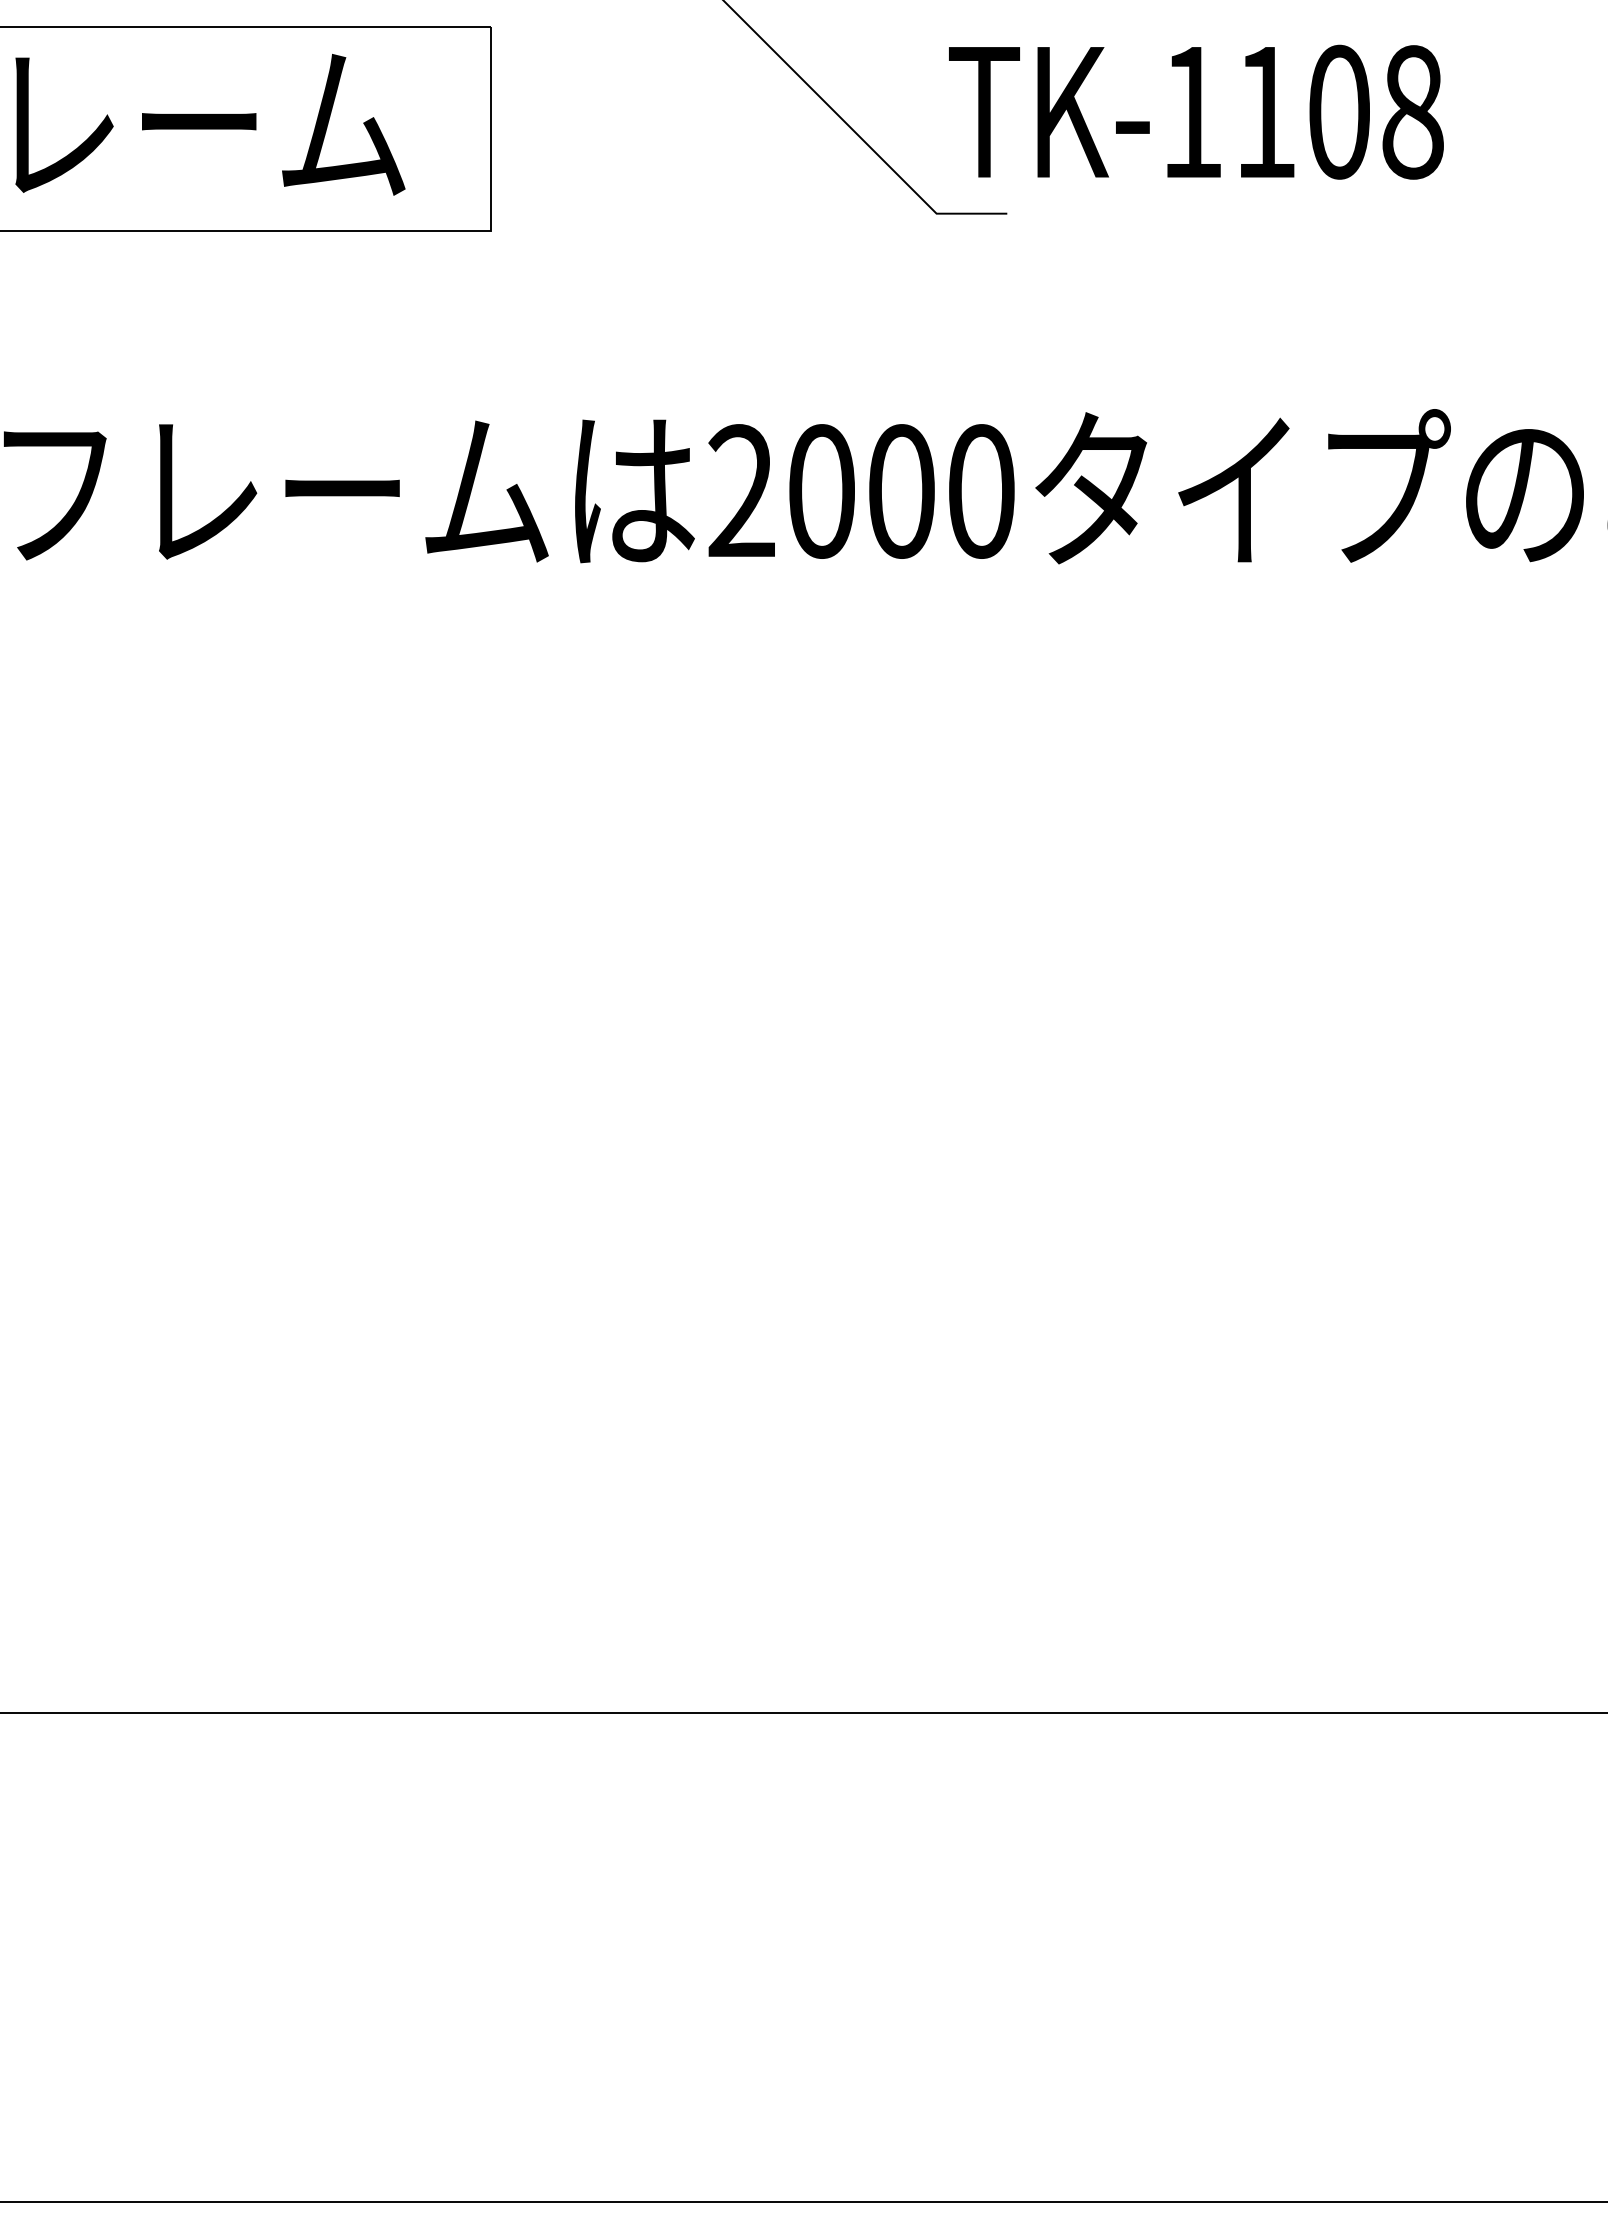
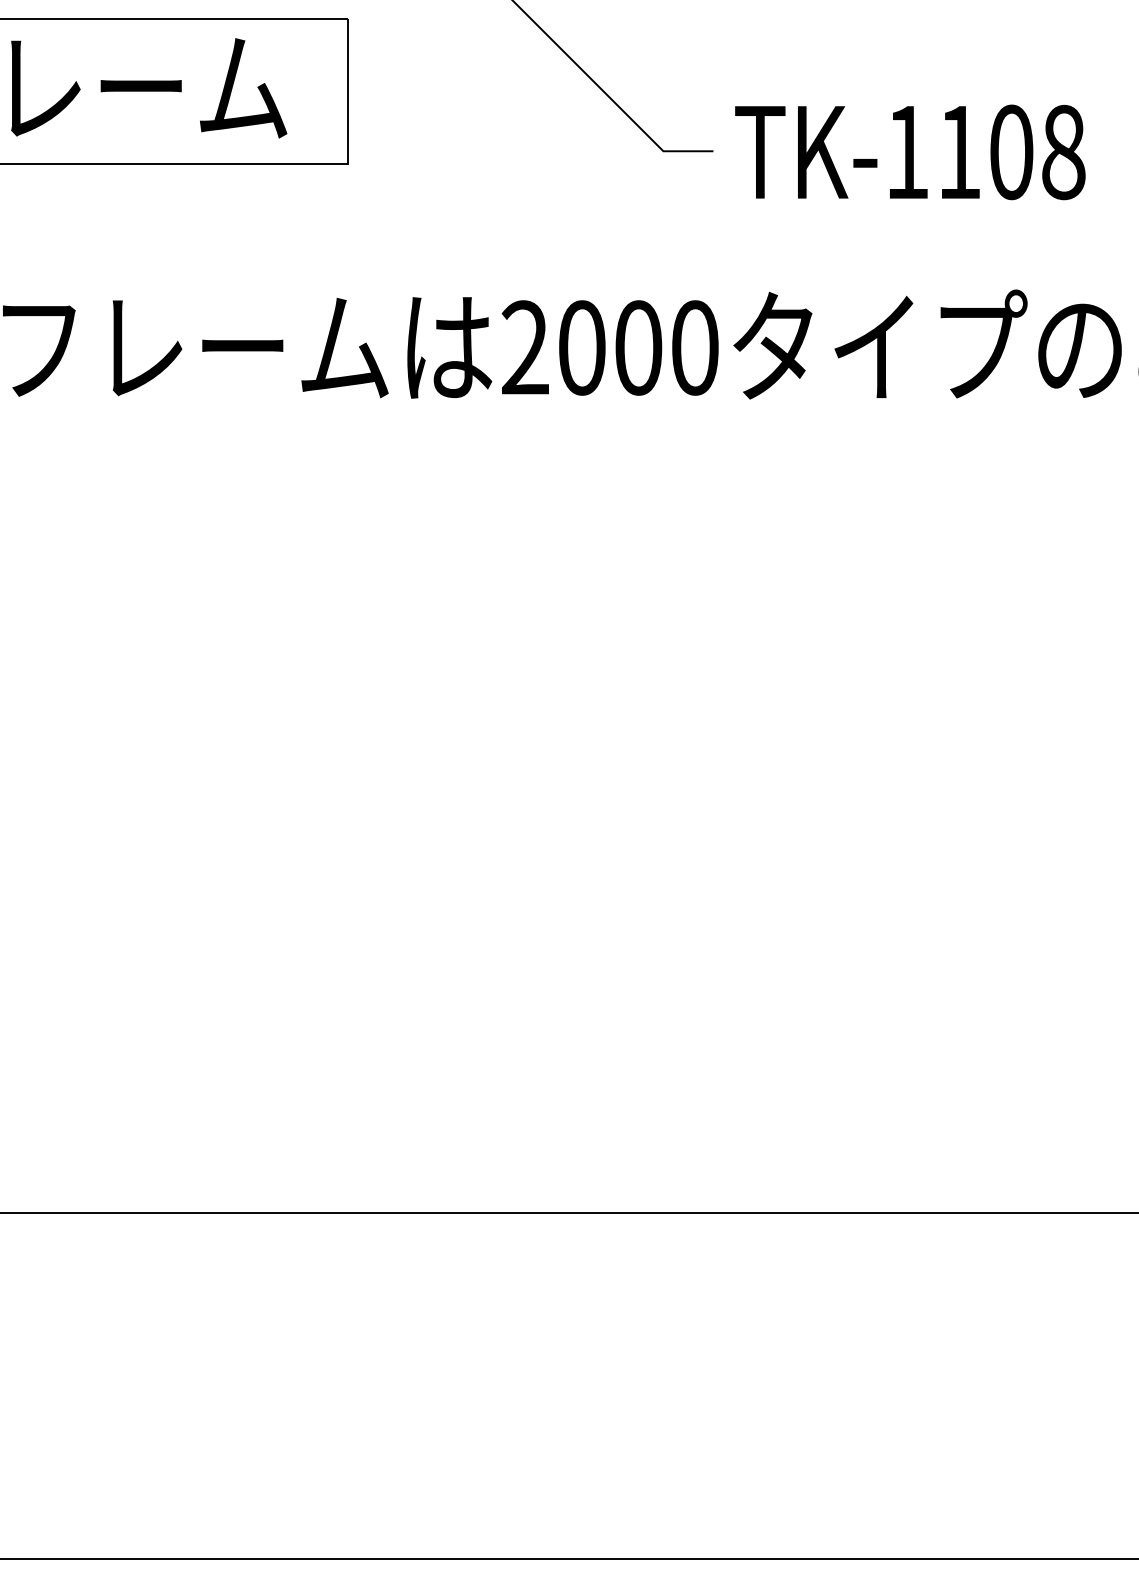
text: (1196, 111) -> (910, 151), moved

